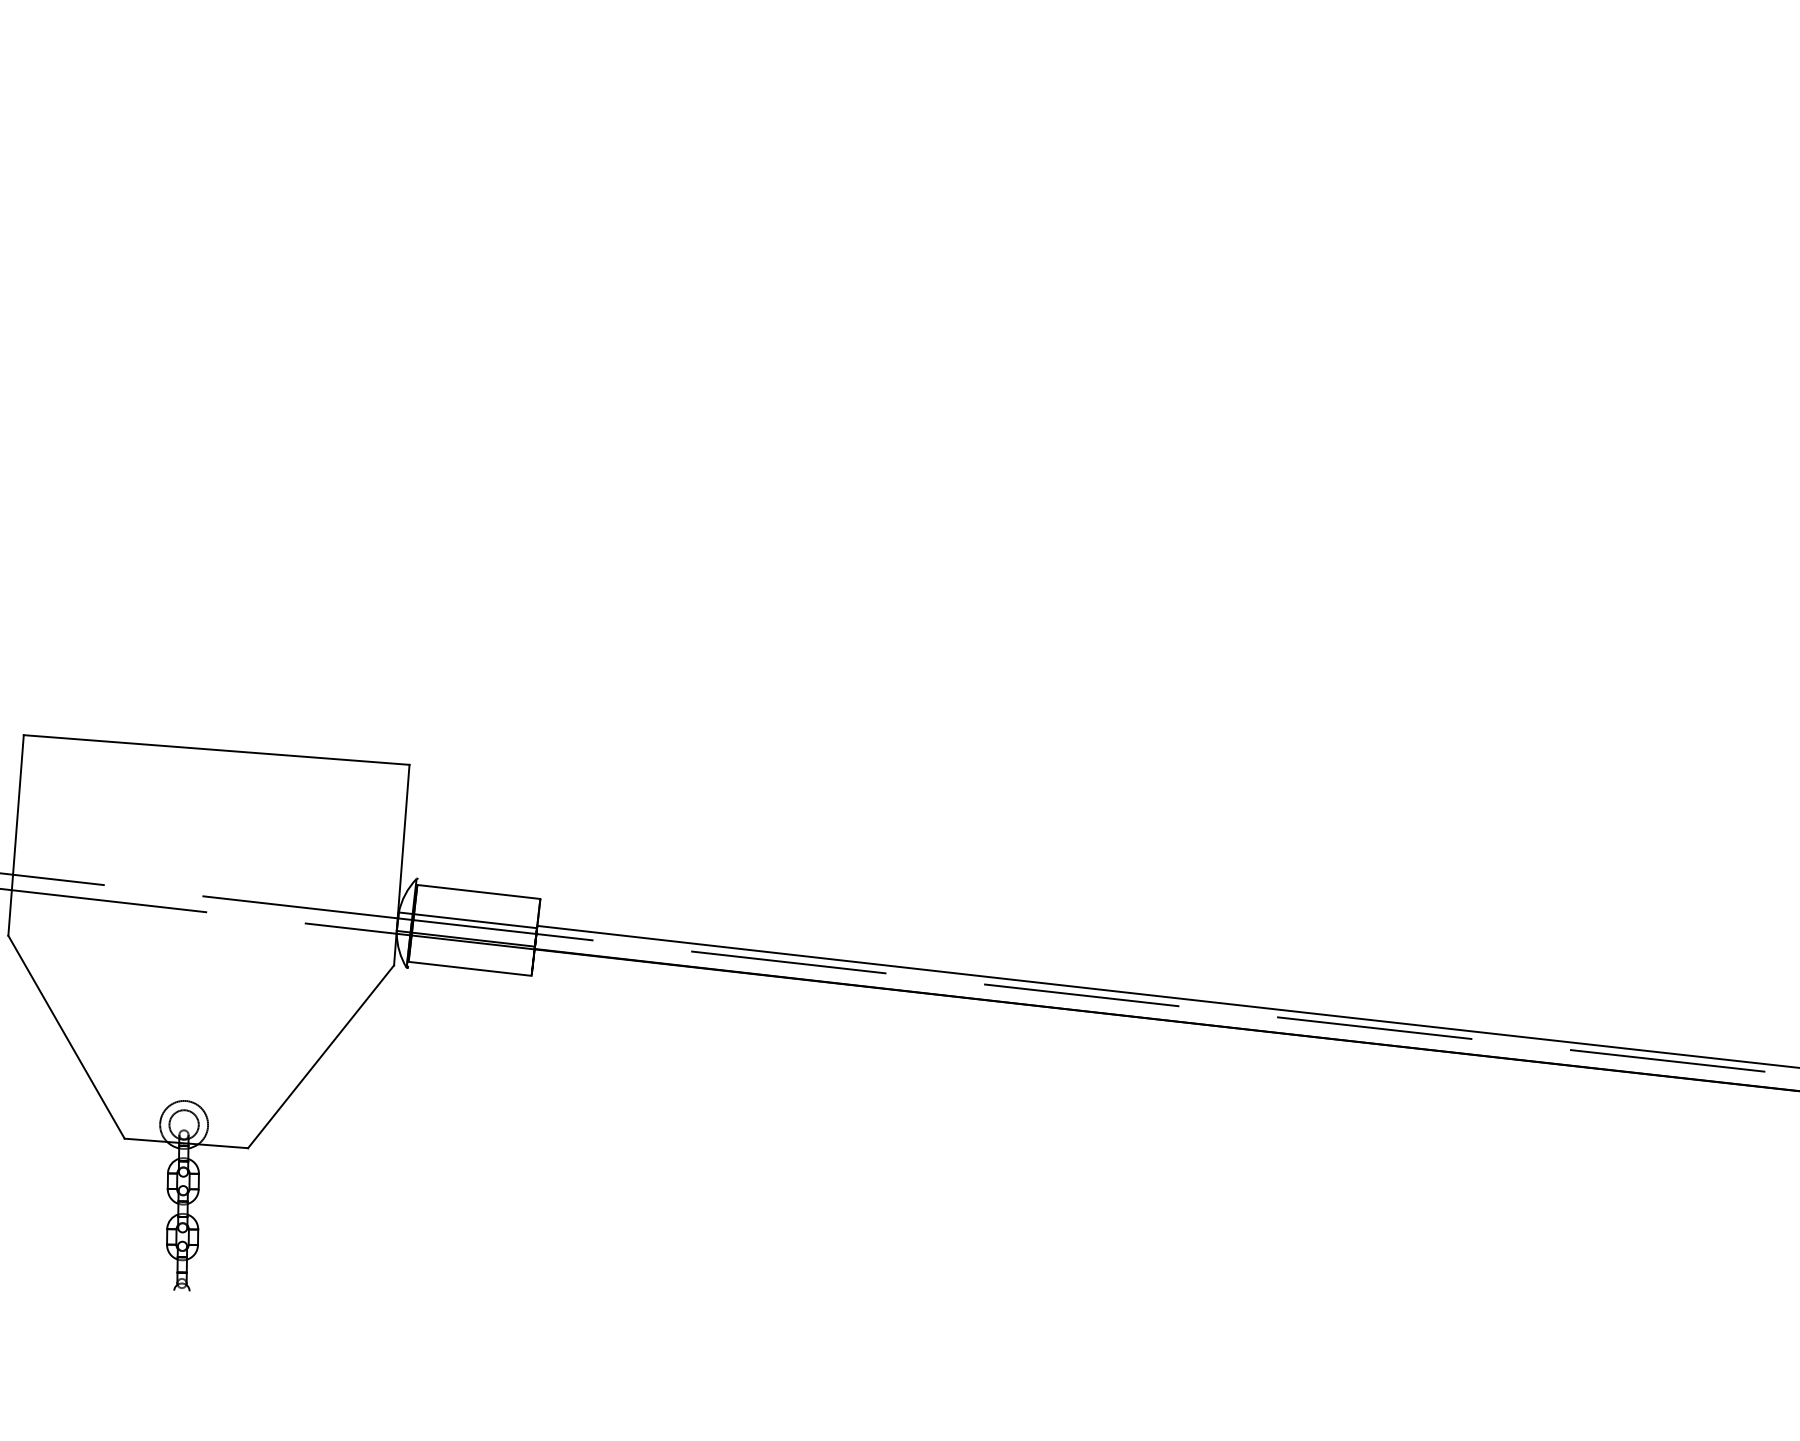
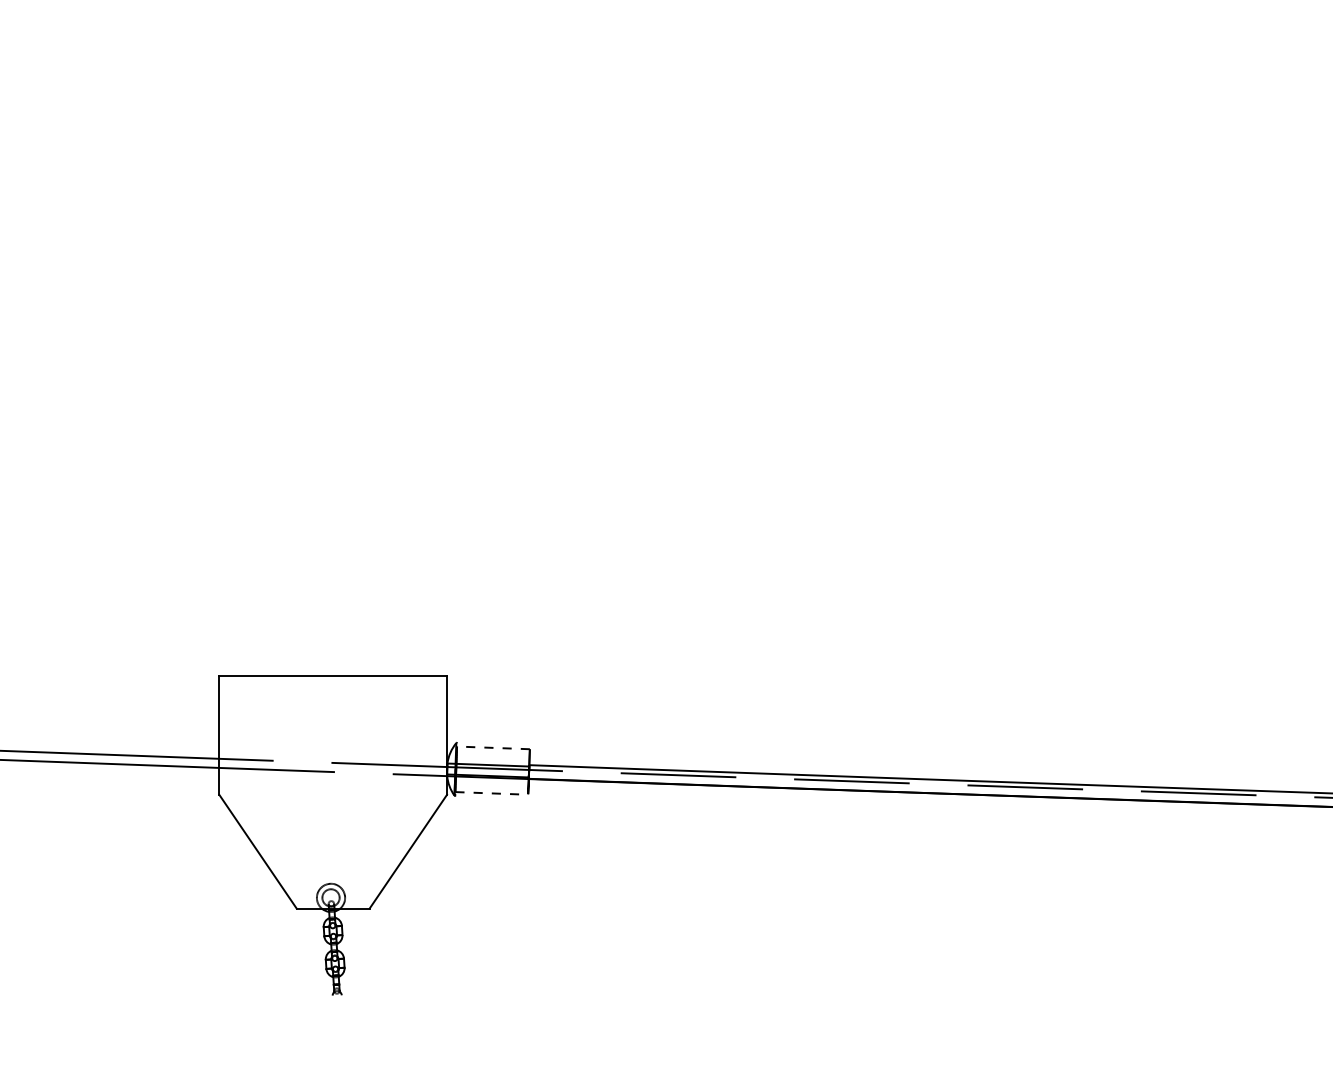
line: (477, 891) -> (492, 747), solid -> dashed
line: (471, 969) -> (492, 793), solid -> dashed

